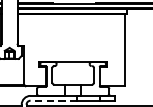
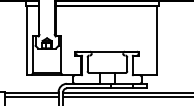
line: (53, 100) -> (88, 88), dashed -> solid

